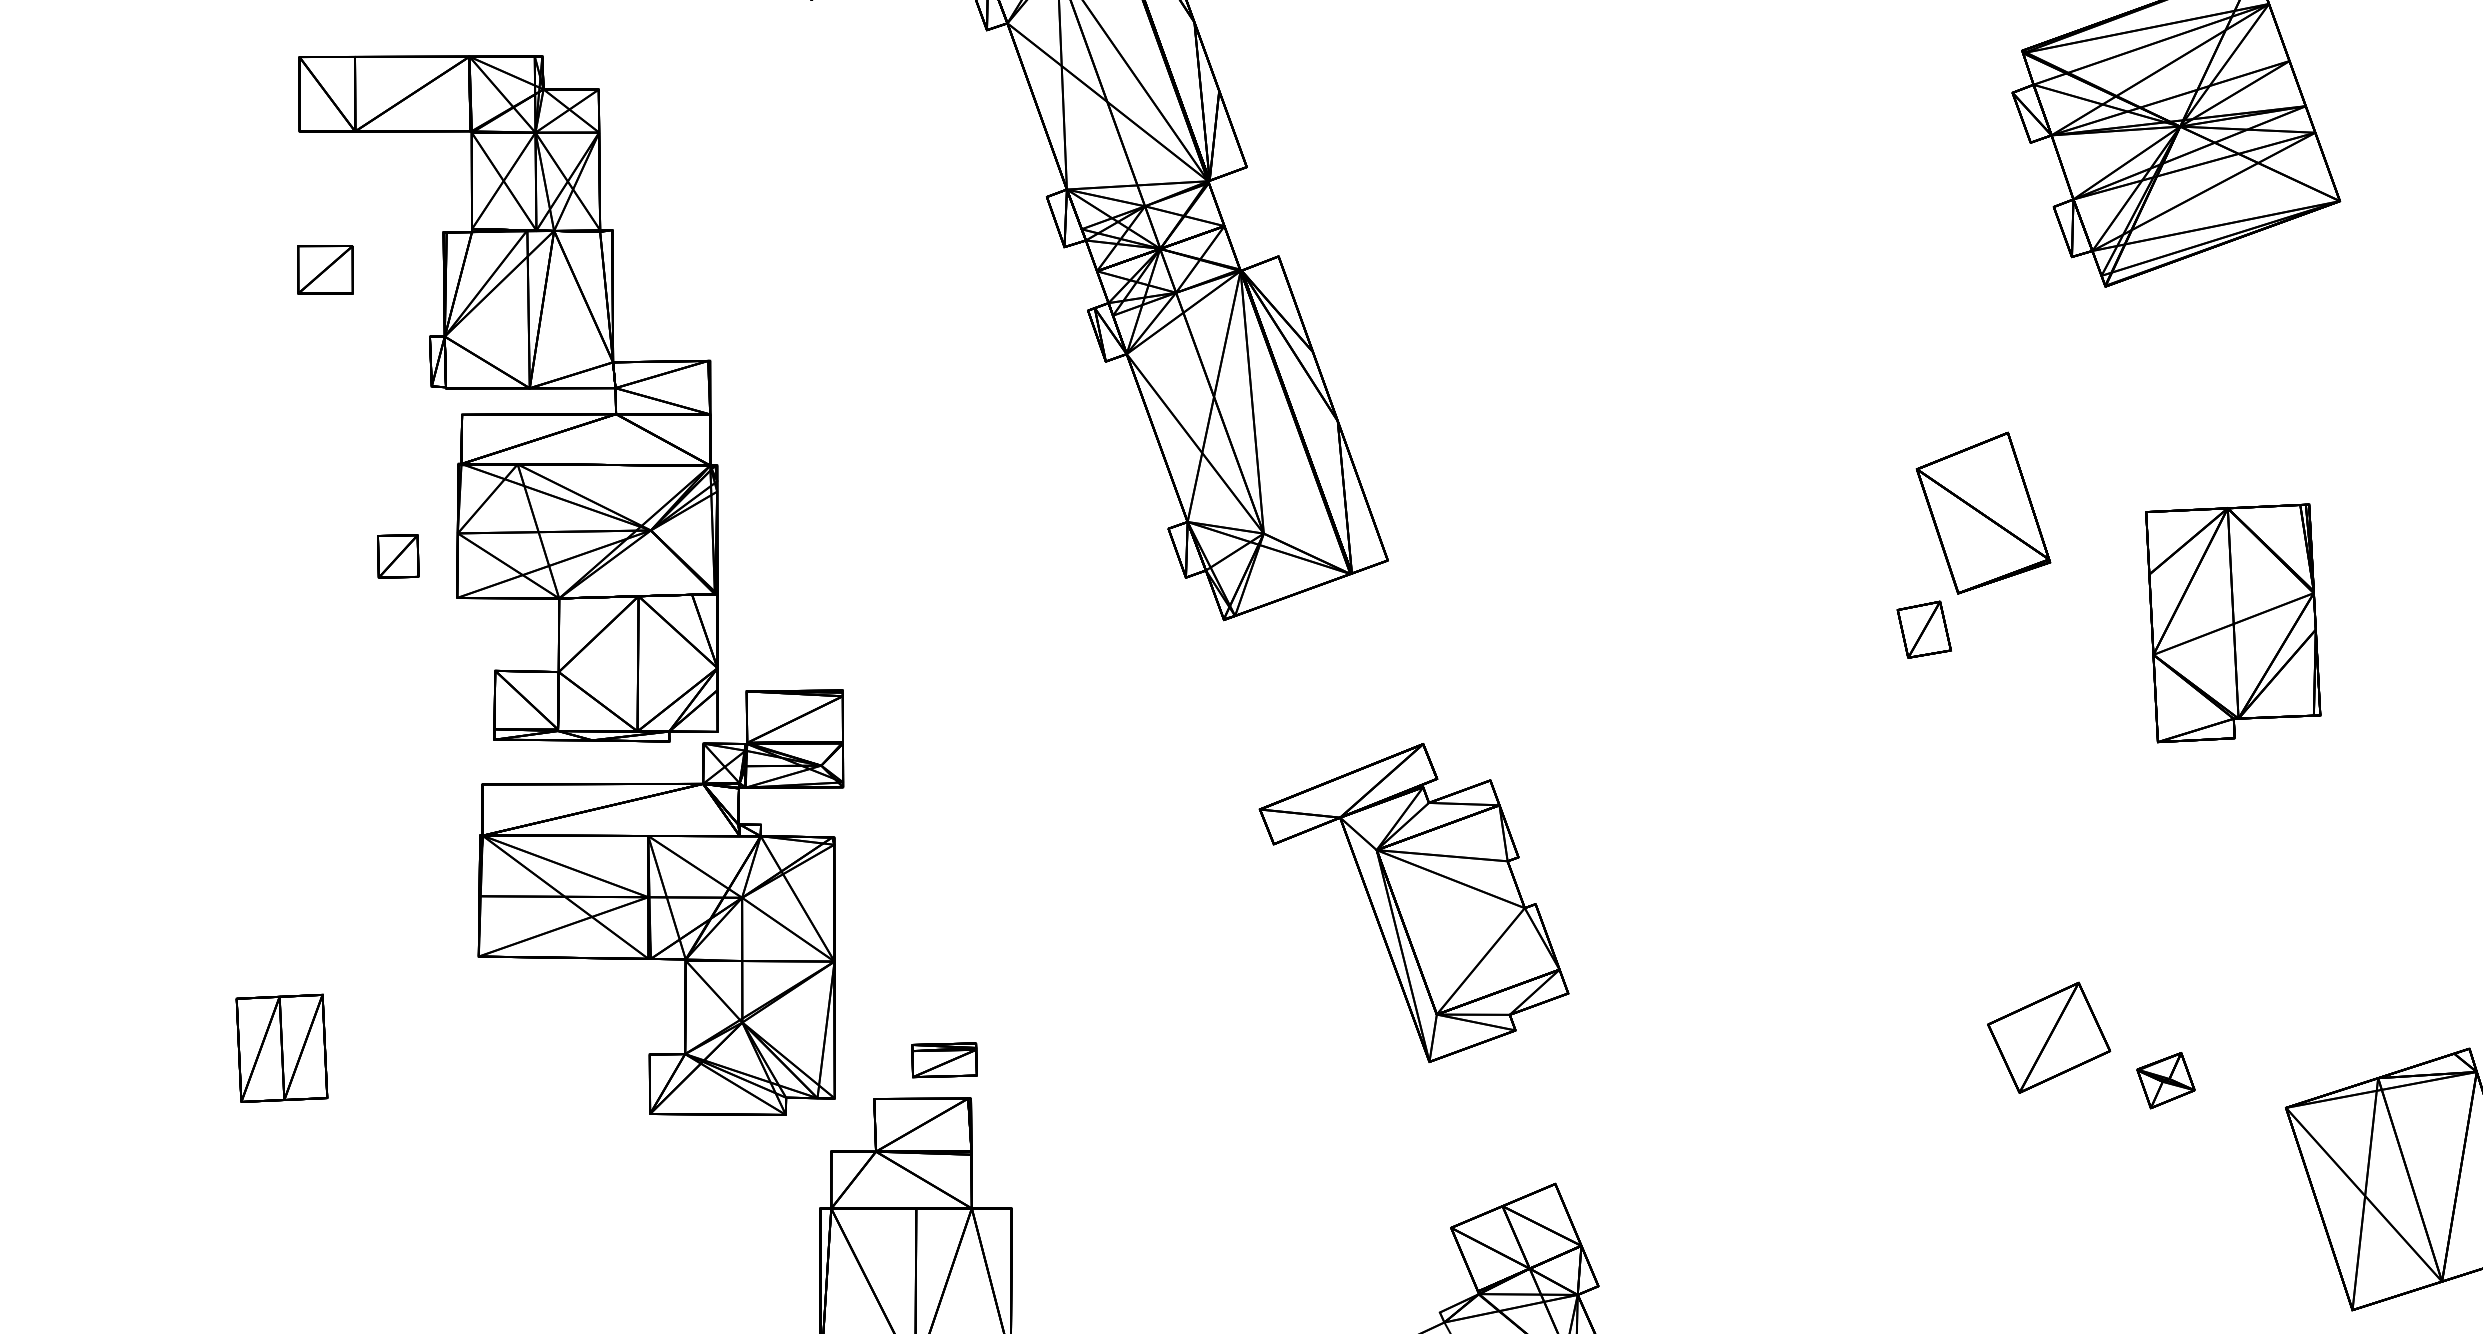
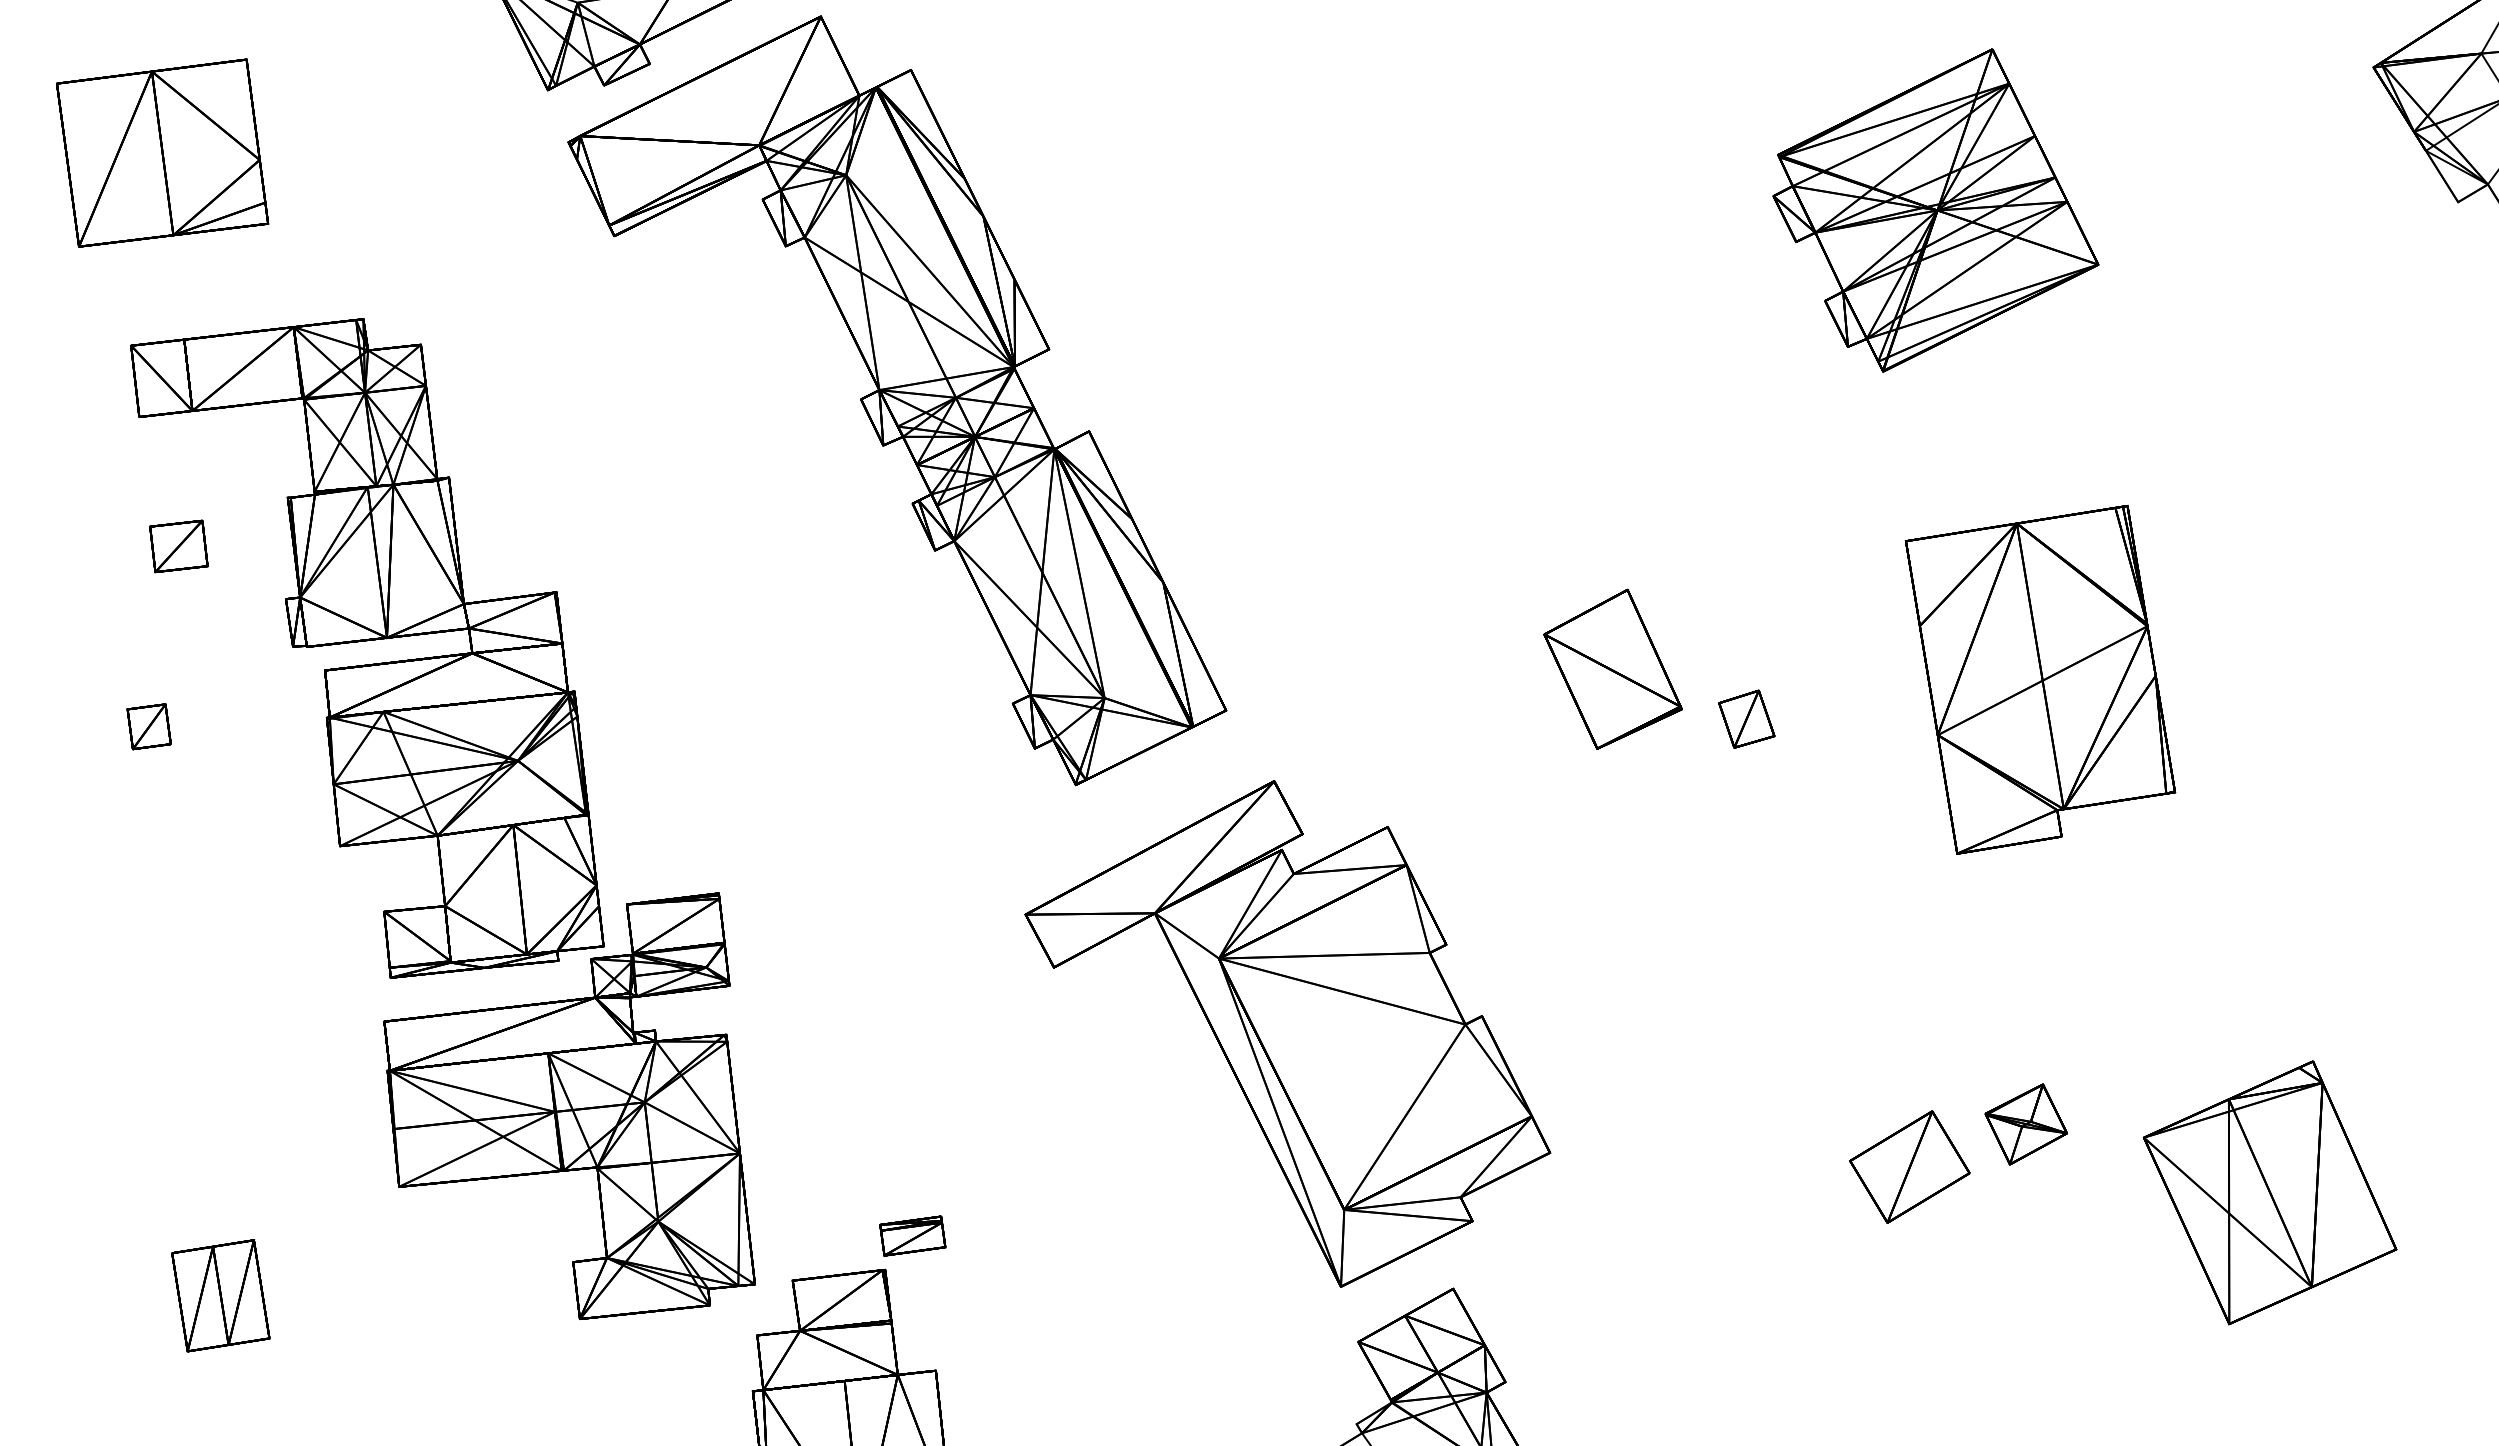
part: (1983, 512) -> (1612, 668), moved
part: (397, 556) -> (148, 726), moved
part: (2232, 622) -> (2040, 679), size x1.43
part: (1413, 901) -> (1287, 1033), size x1.67
part: (2048, 1037) -> (1909, 1166), moved
part: (944, 1059) -> (912, 1235), moved
part: (2165, 1080) -> (2025, 1124), size x1.43

